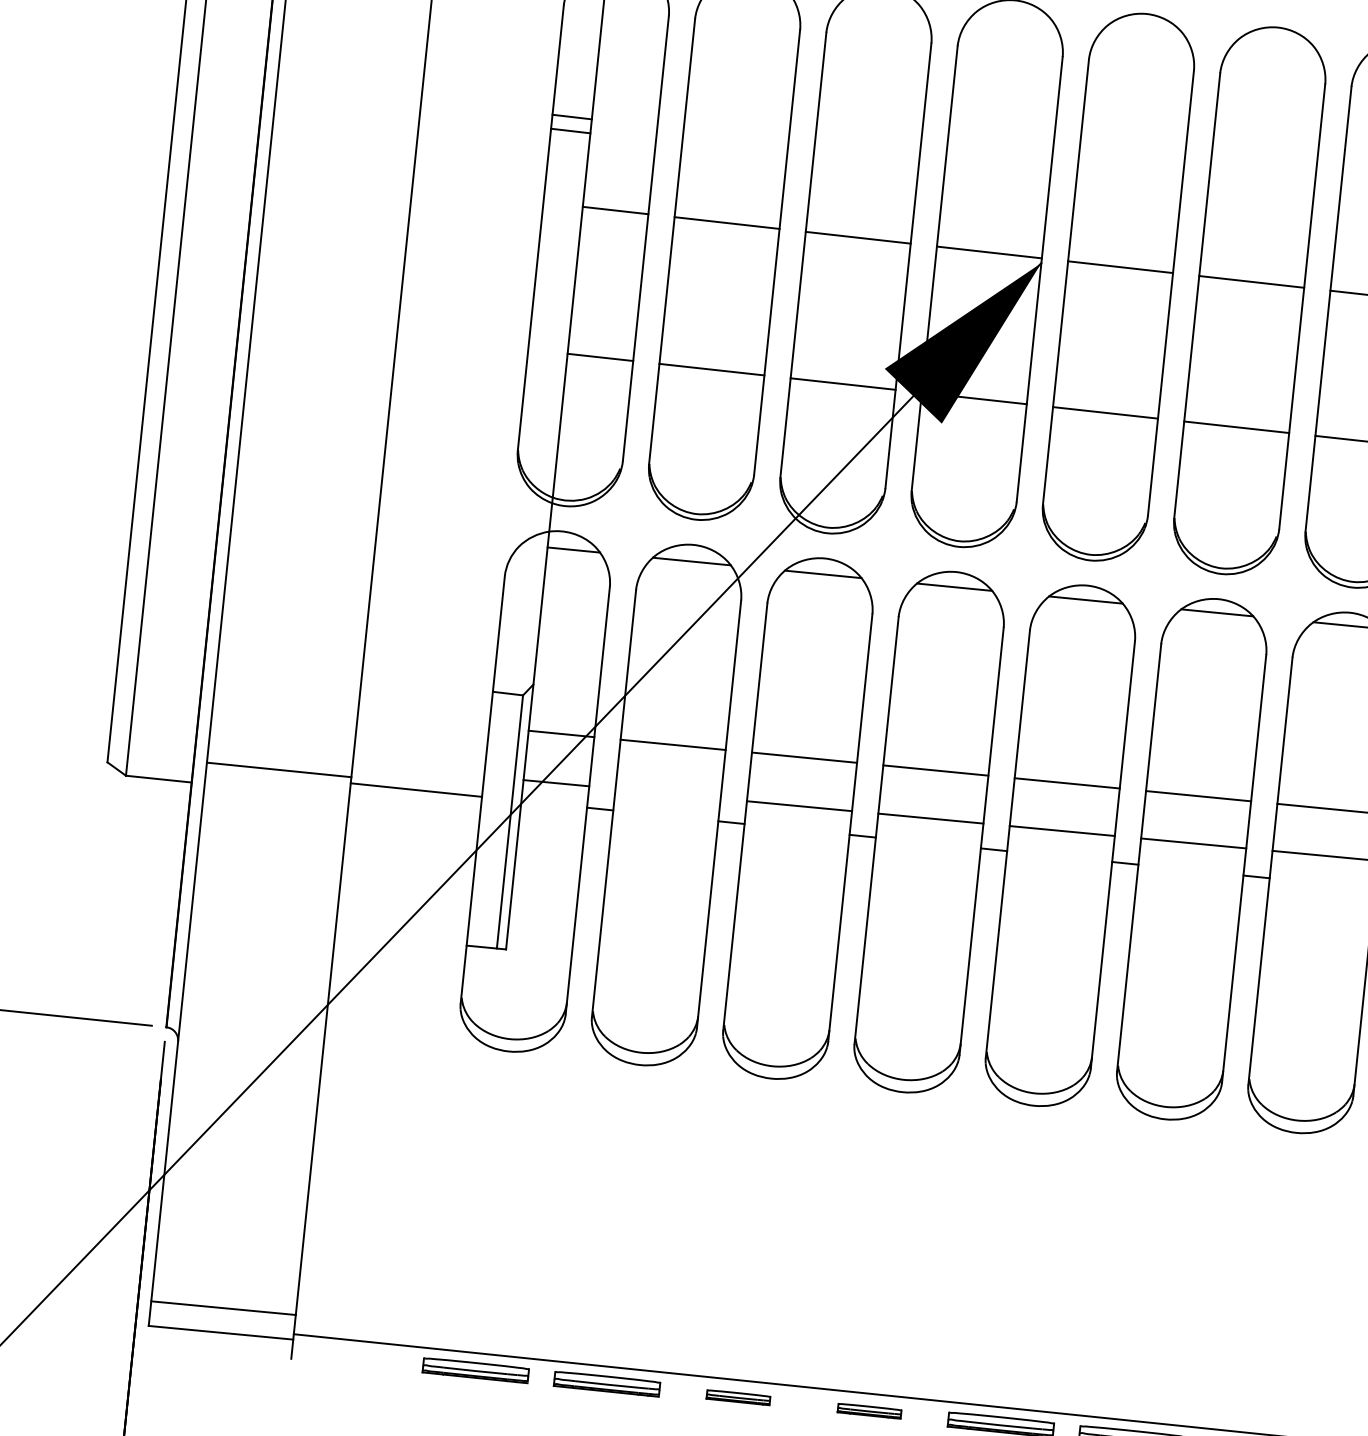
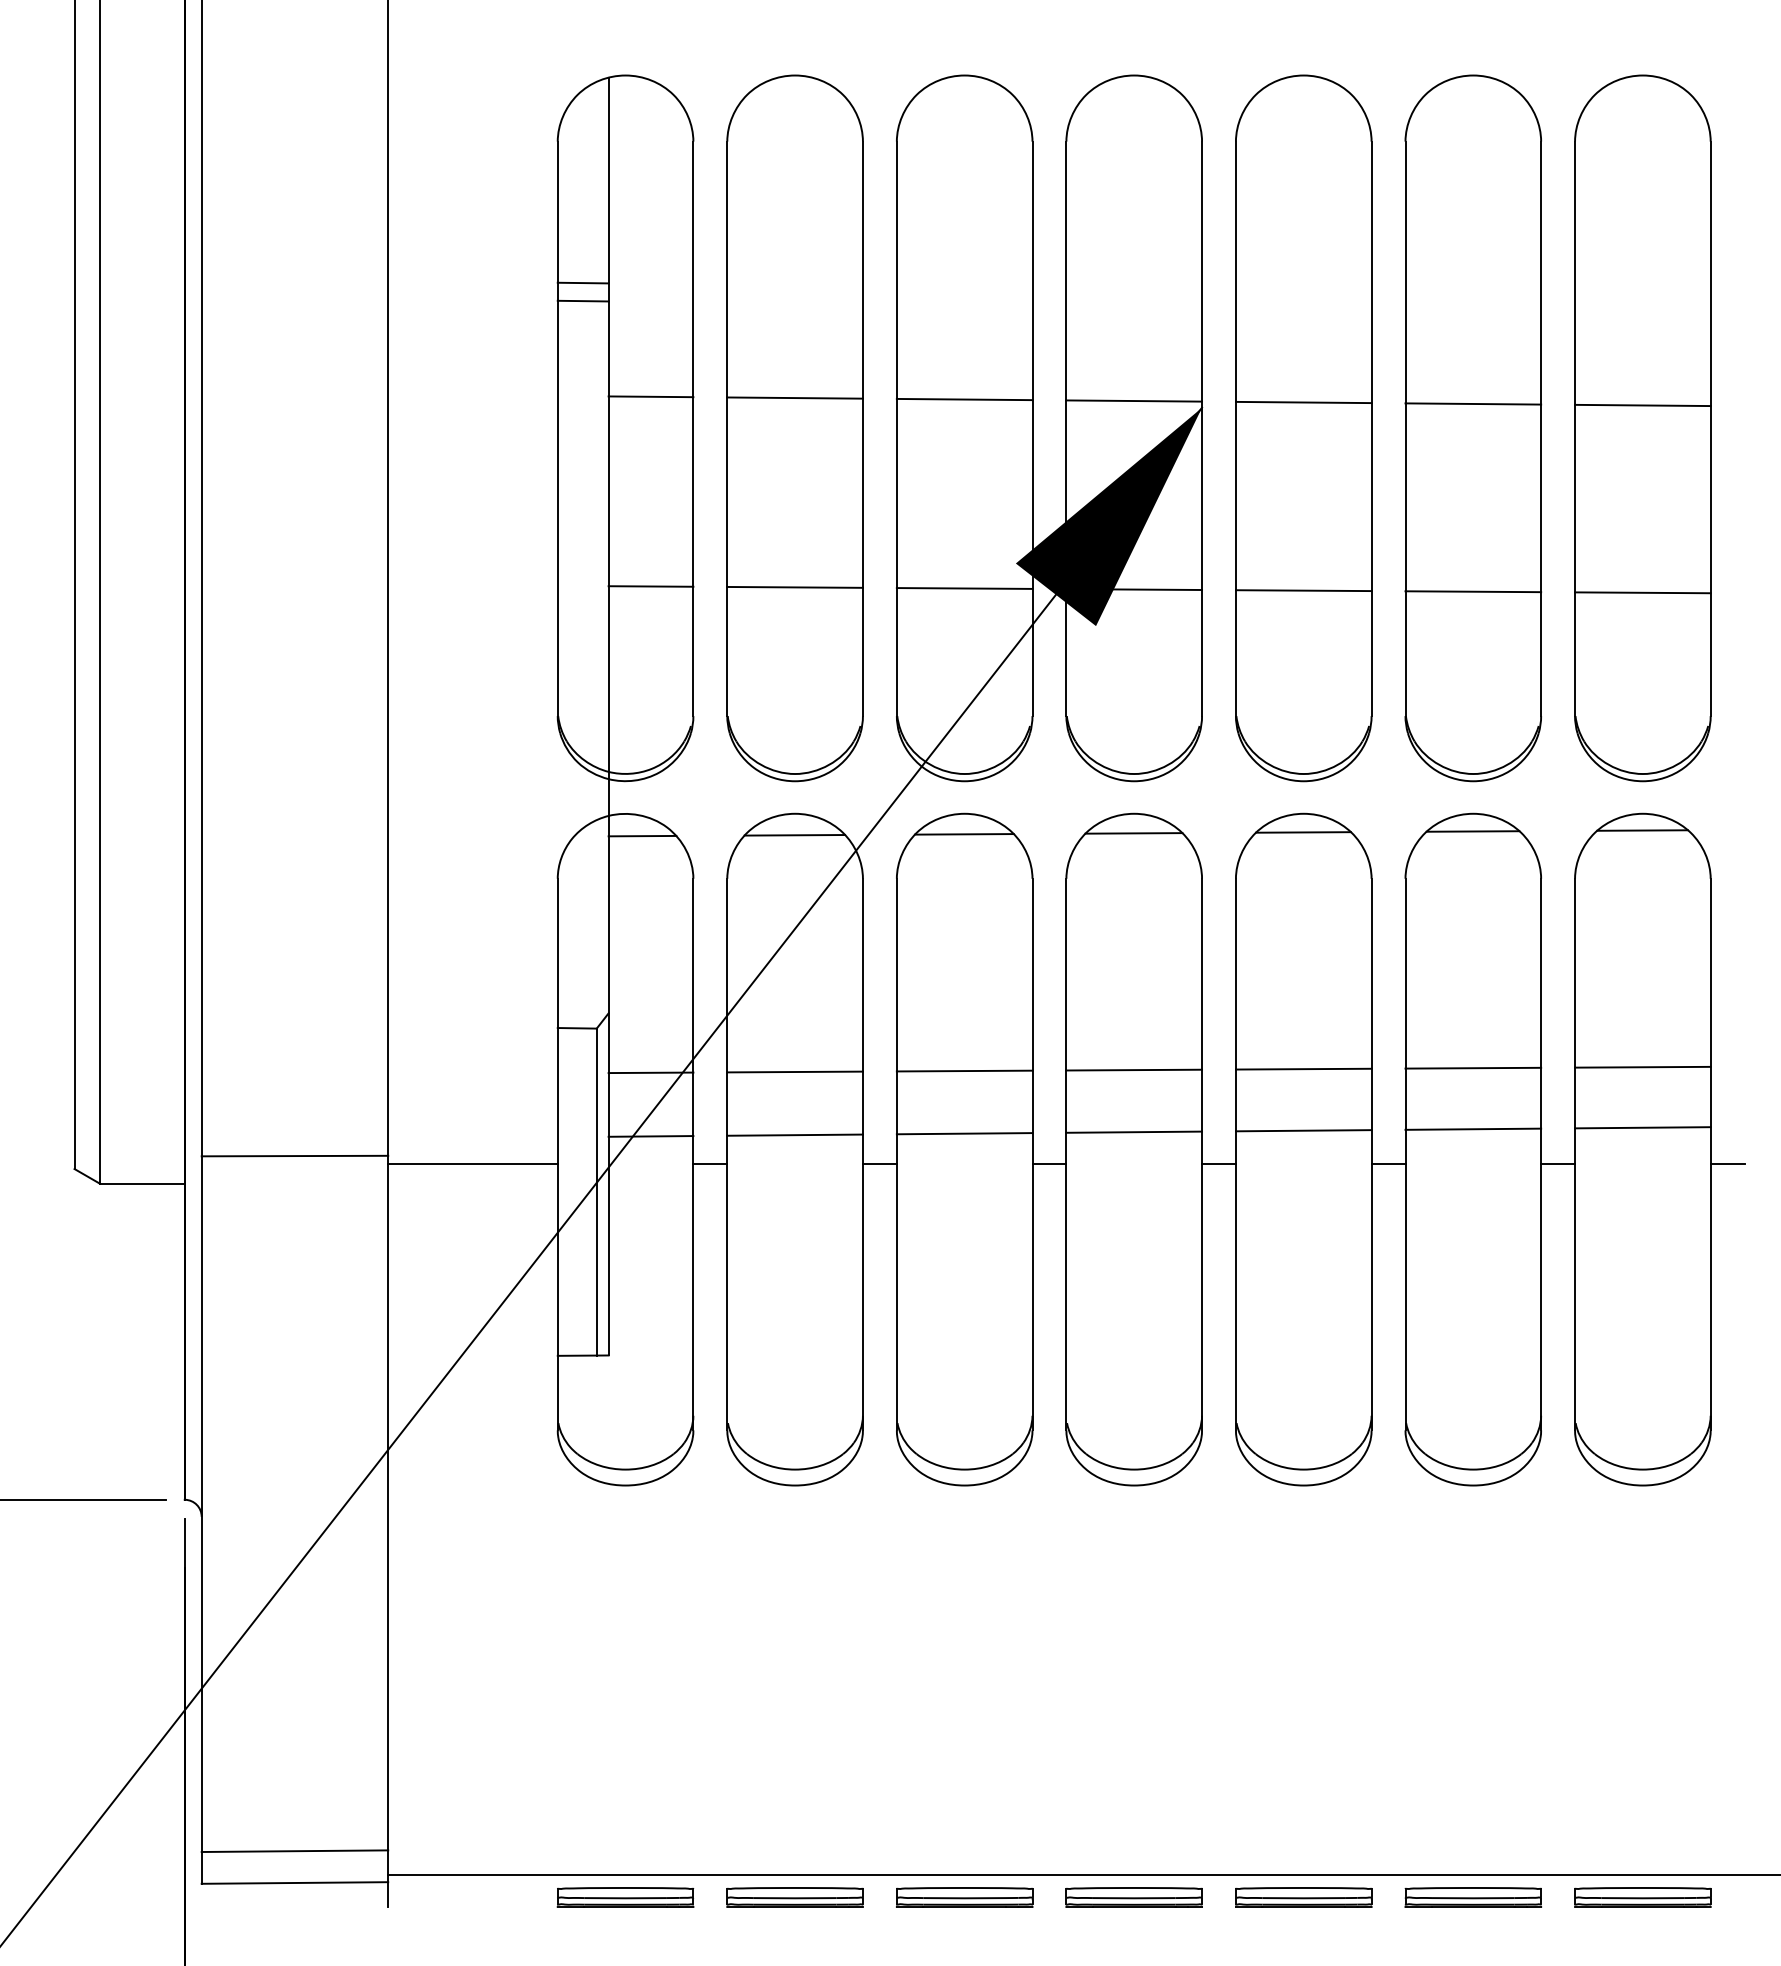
line: (667, 793) -> (794, 1134), added
part: (738, 1397) -> (964, 1897), size x1.67
part: (869, 1411) -> (1133, 1897), size x1.67

